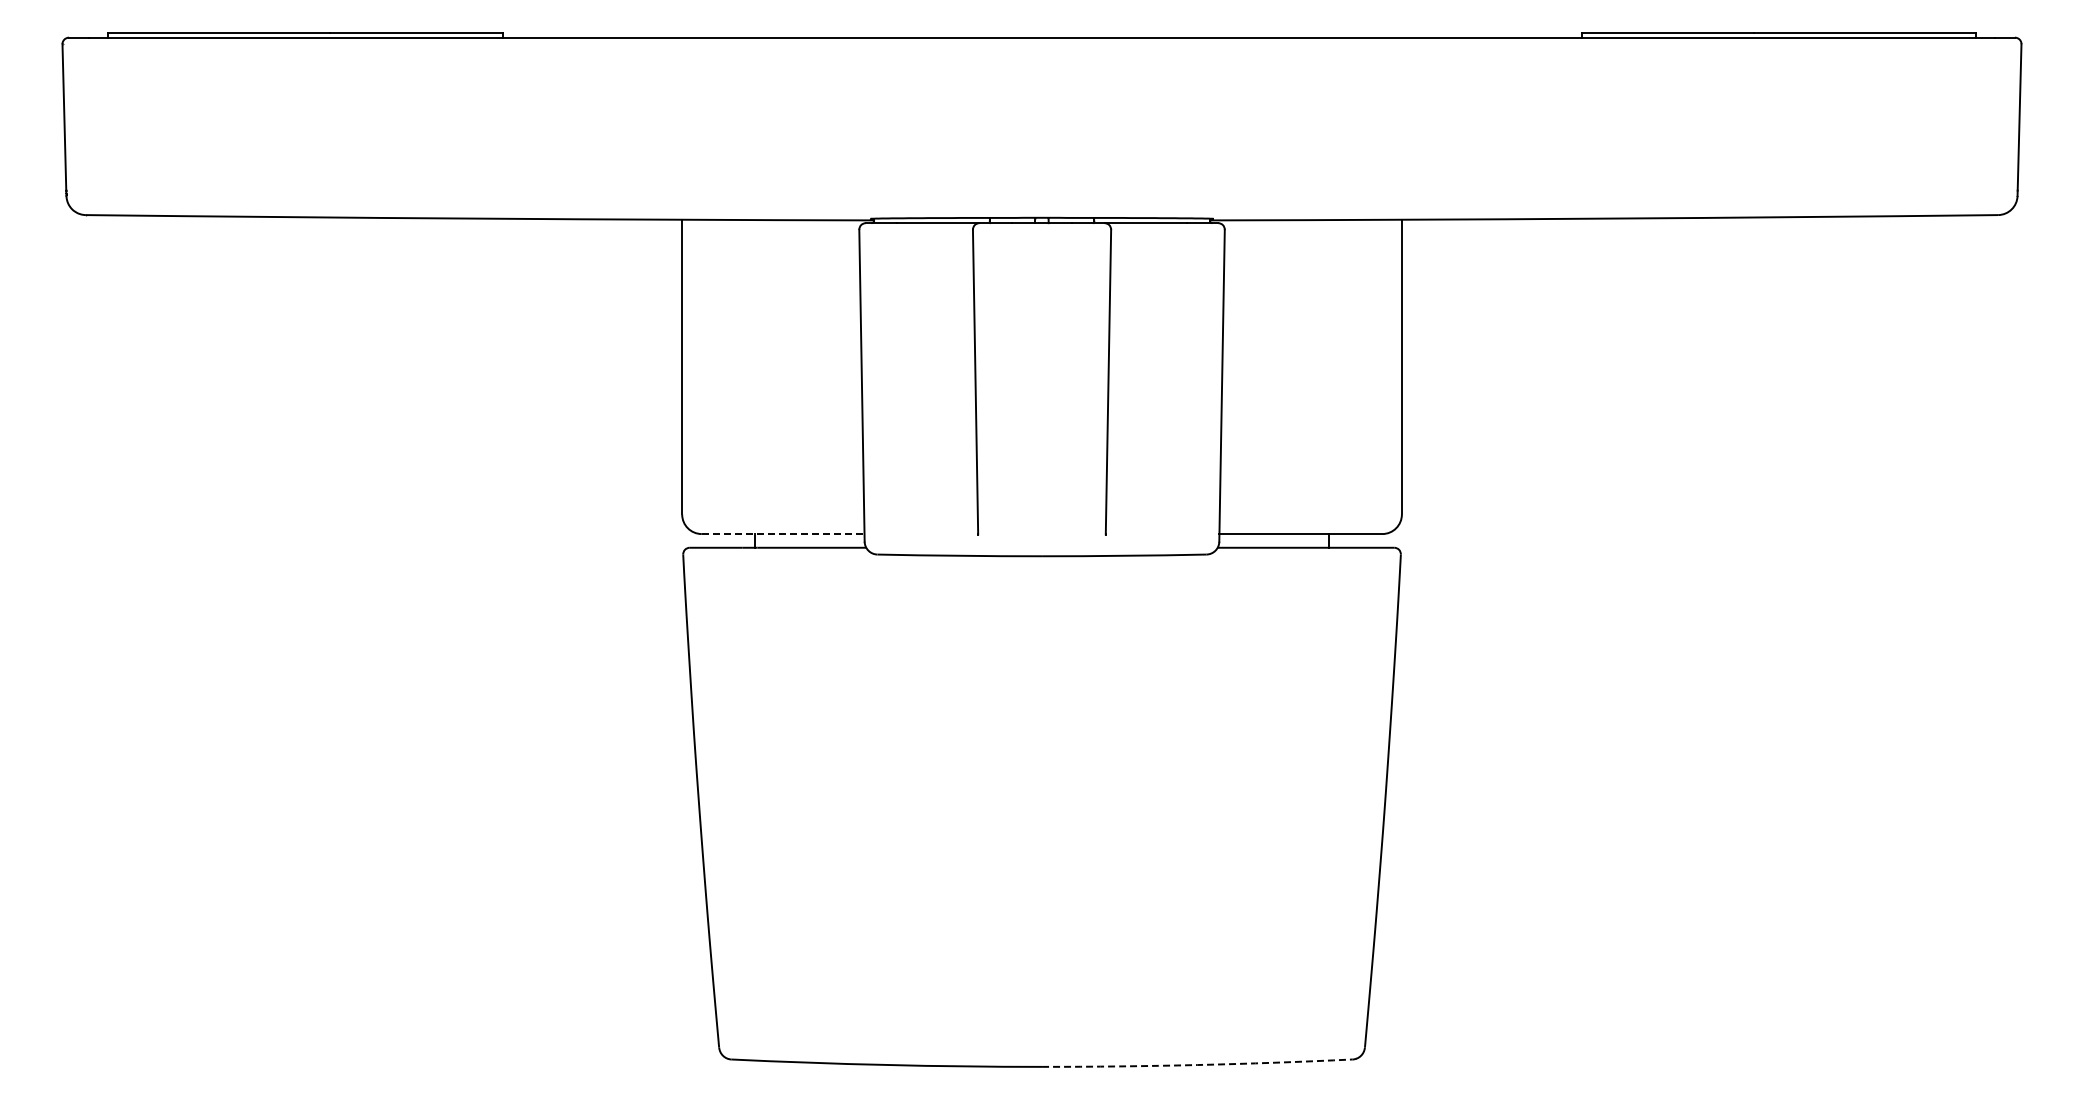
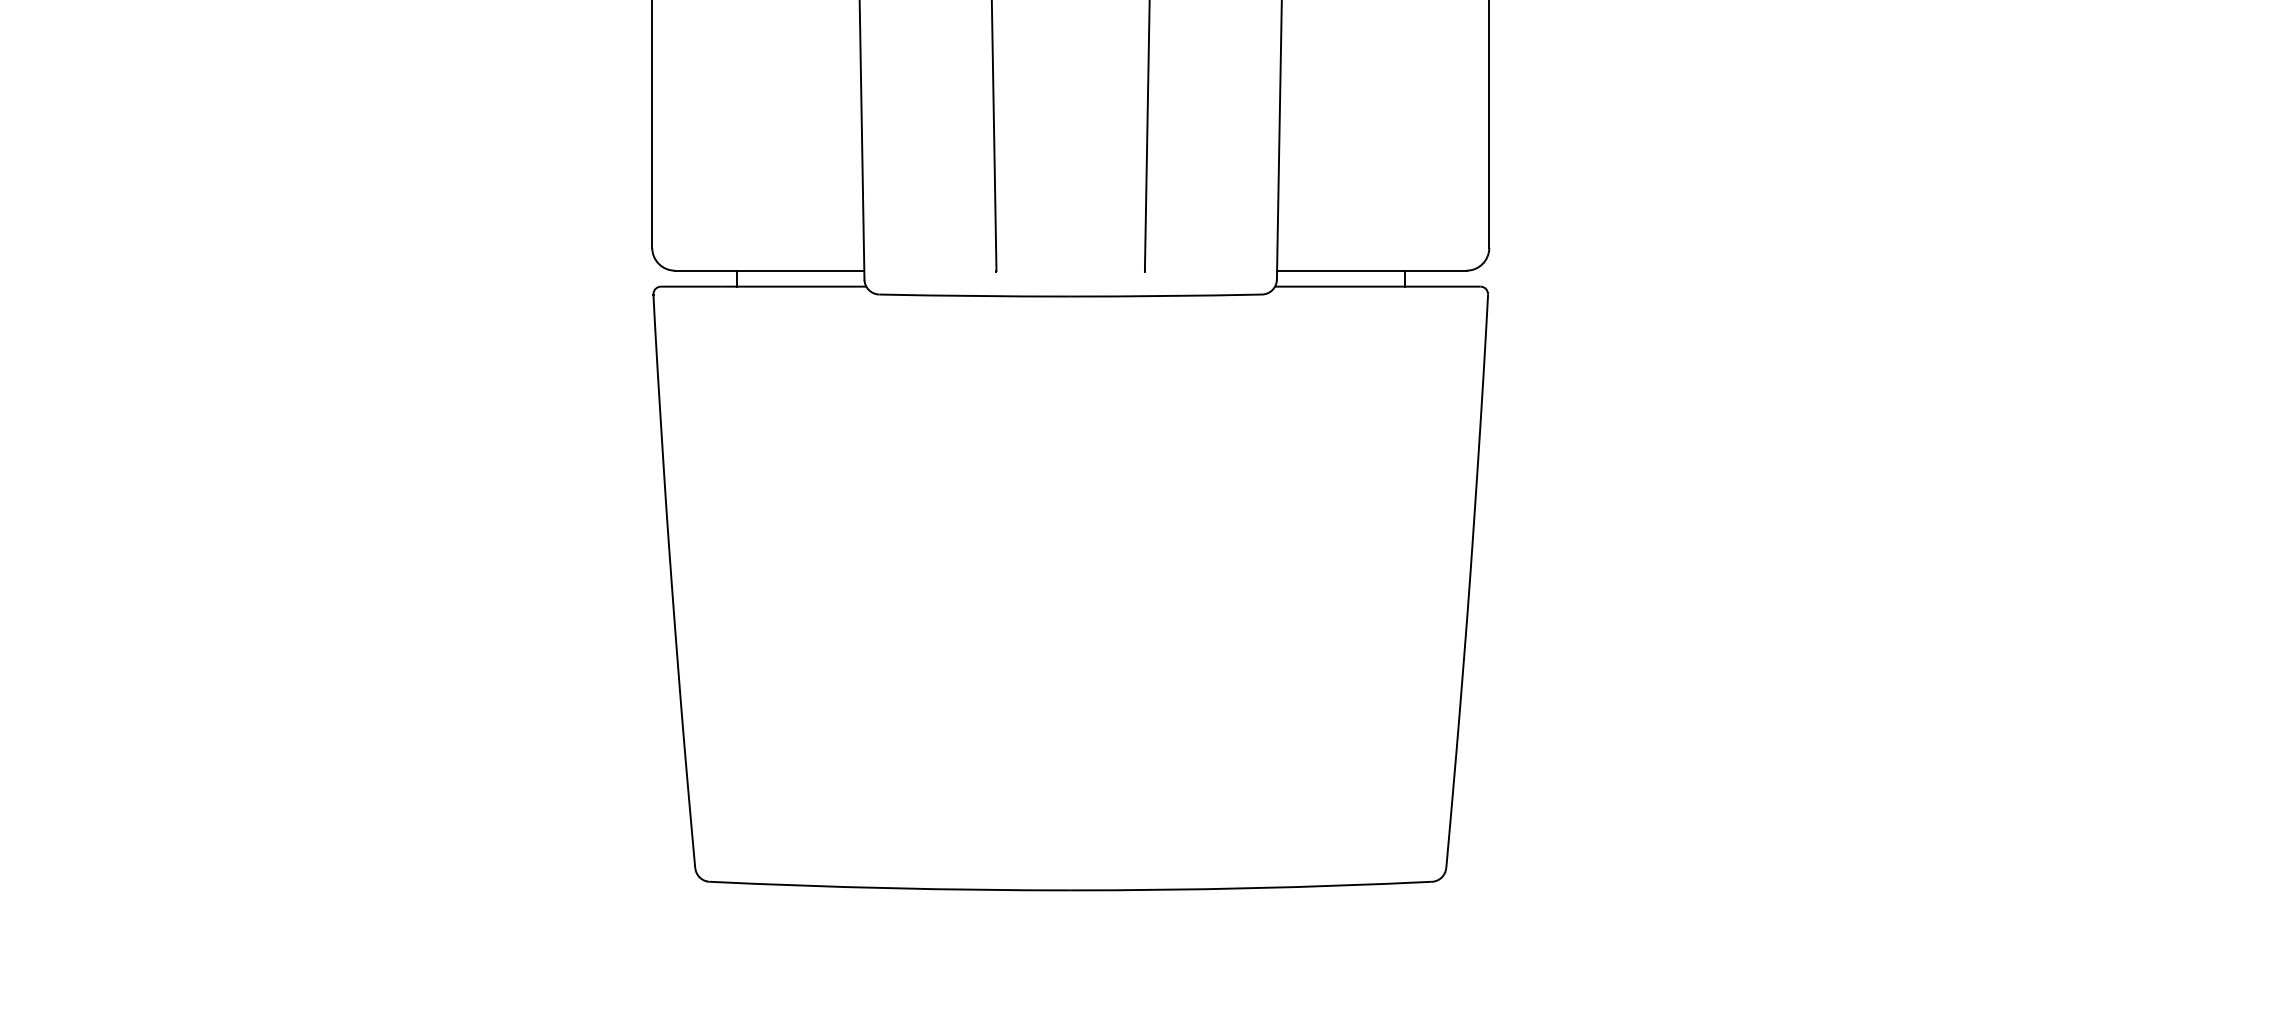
line: (783, 534) -> (770, 271), dashed -> solid
arc: (1197, 1065) -> (1251, 888), dashed -> solid

